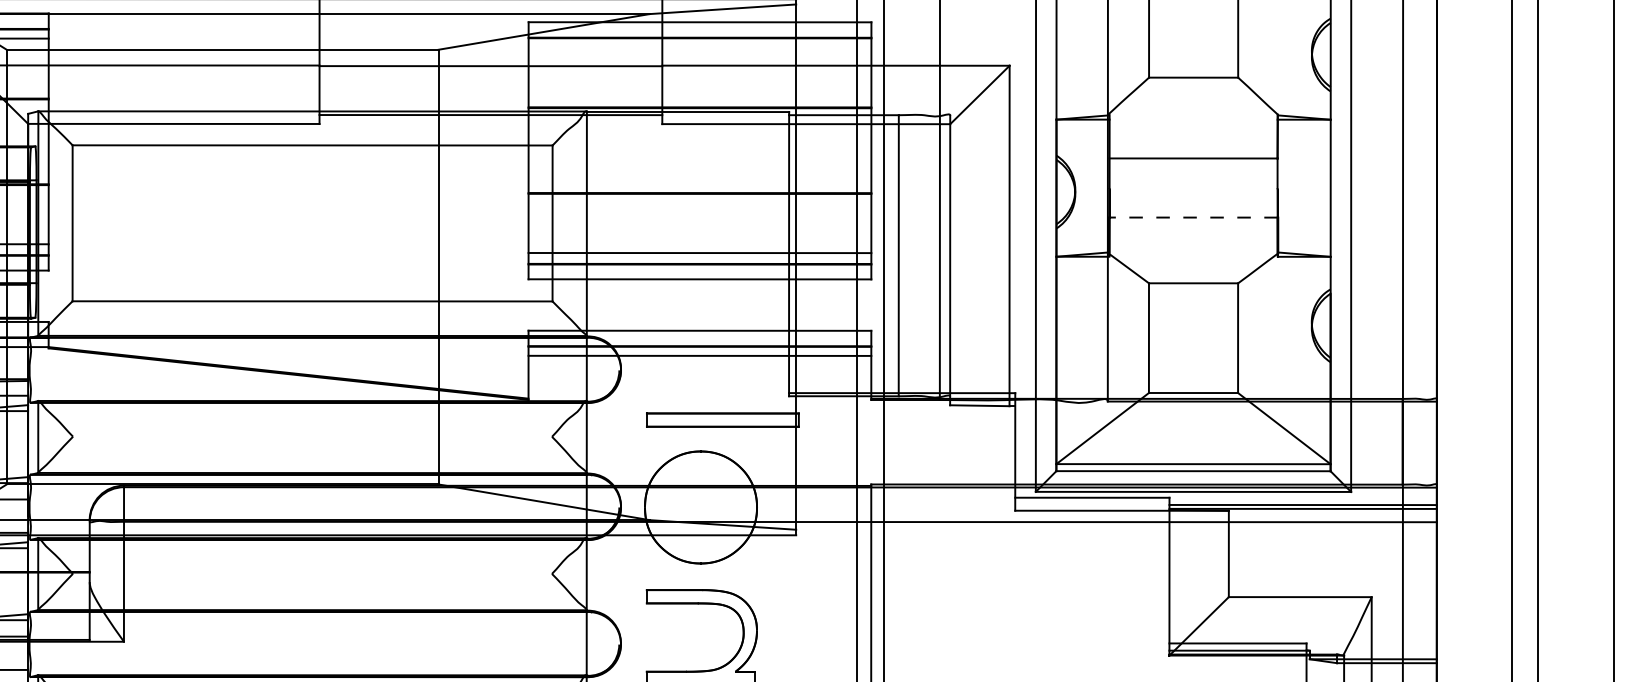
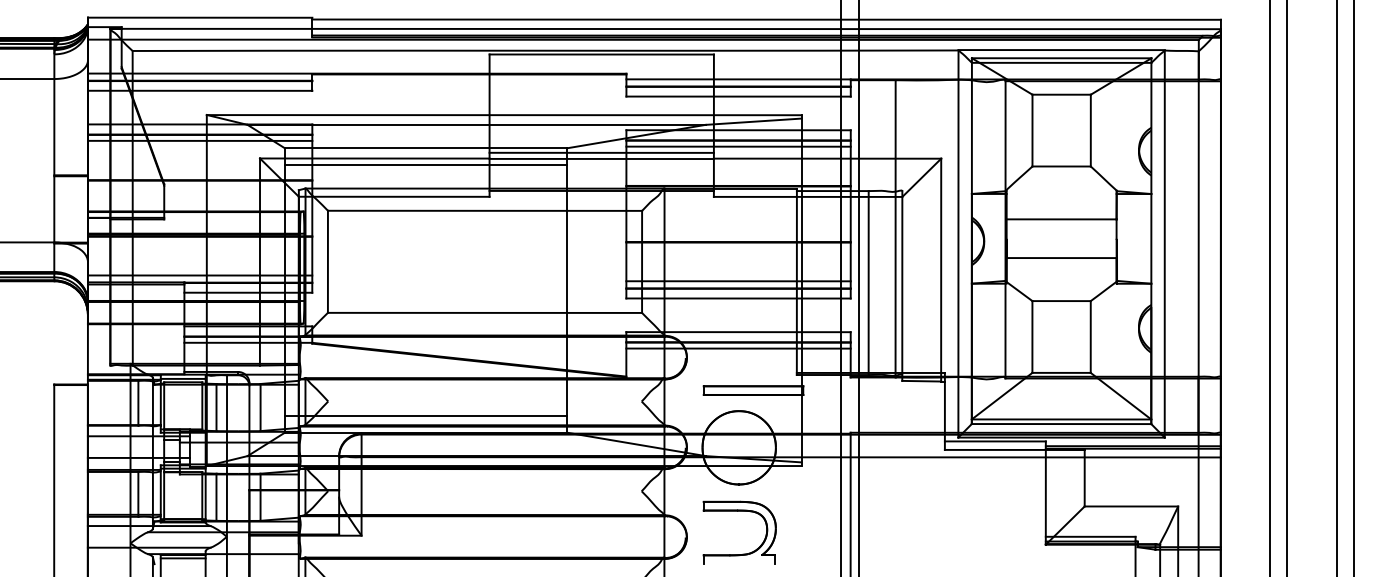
line: (699, 47) -> (738, 146), added
line: (490, 56) -> (601, 152), added
line: (221, 74) -> (425, 164), added
line: (1193, 218) -> (1061, 258), dashed -> solid
line: (221, 459) -> (425, 416), added

